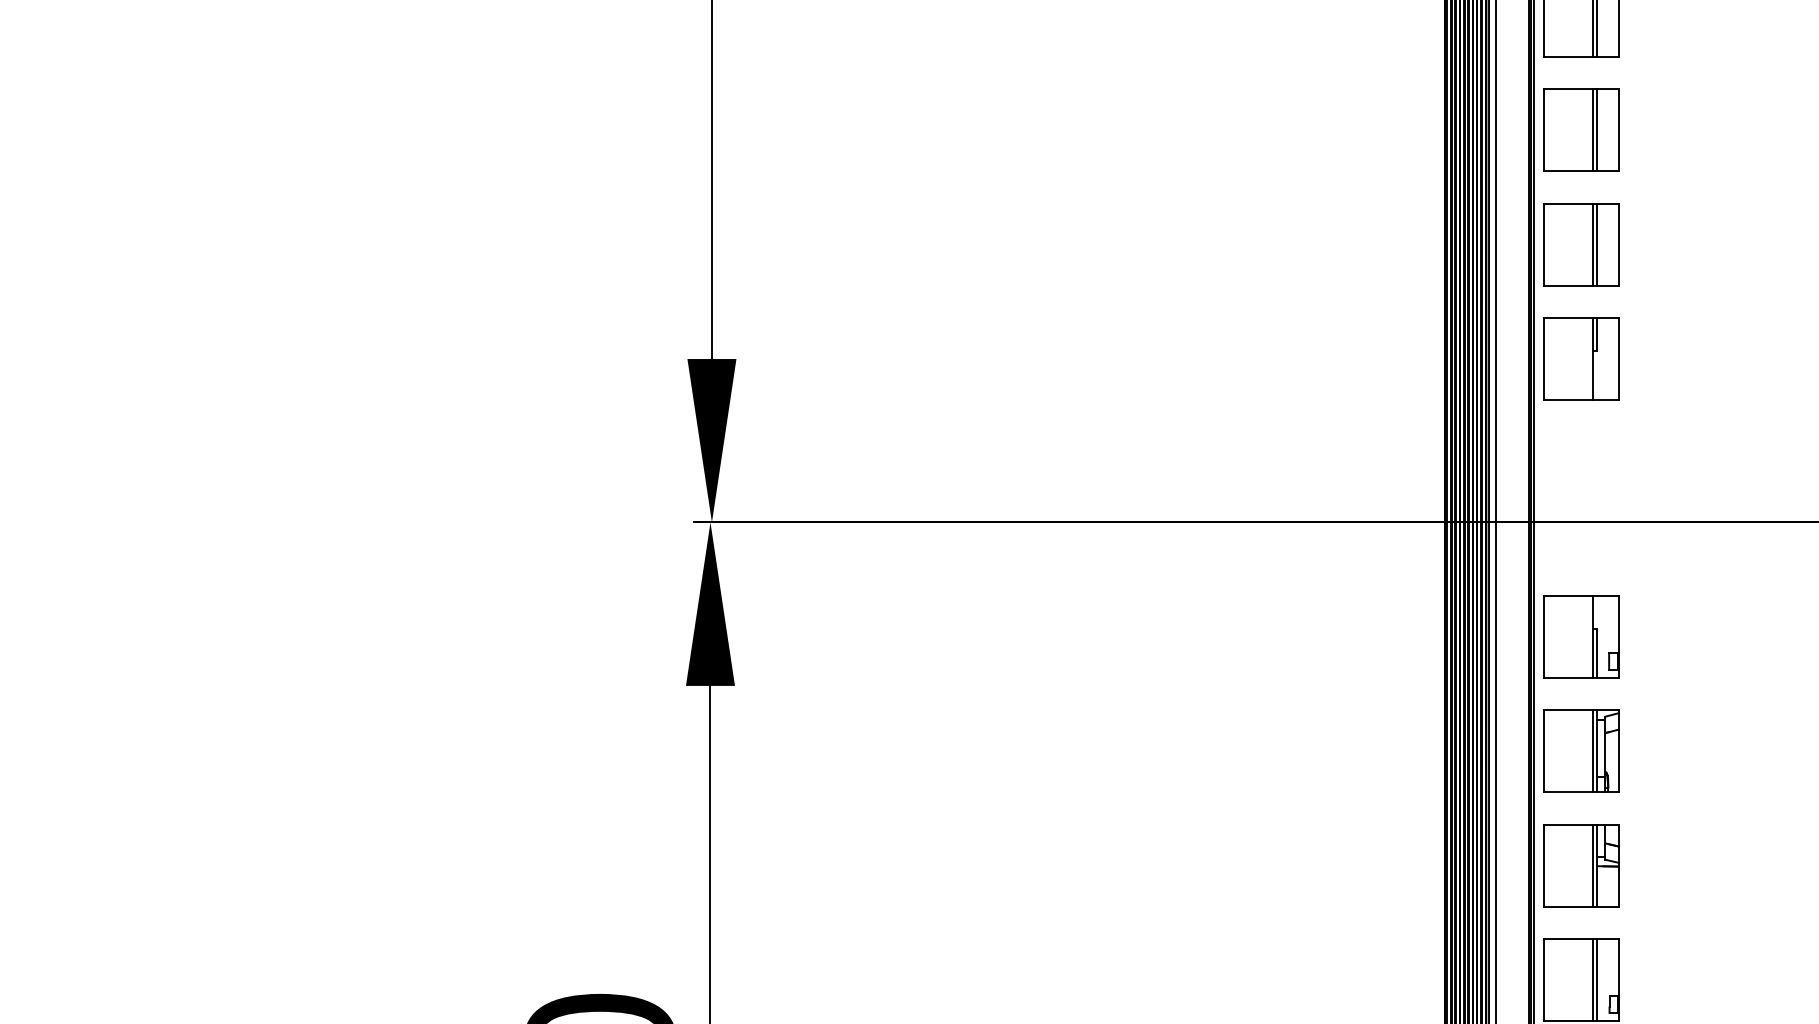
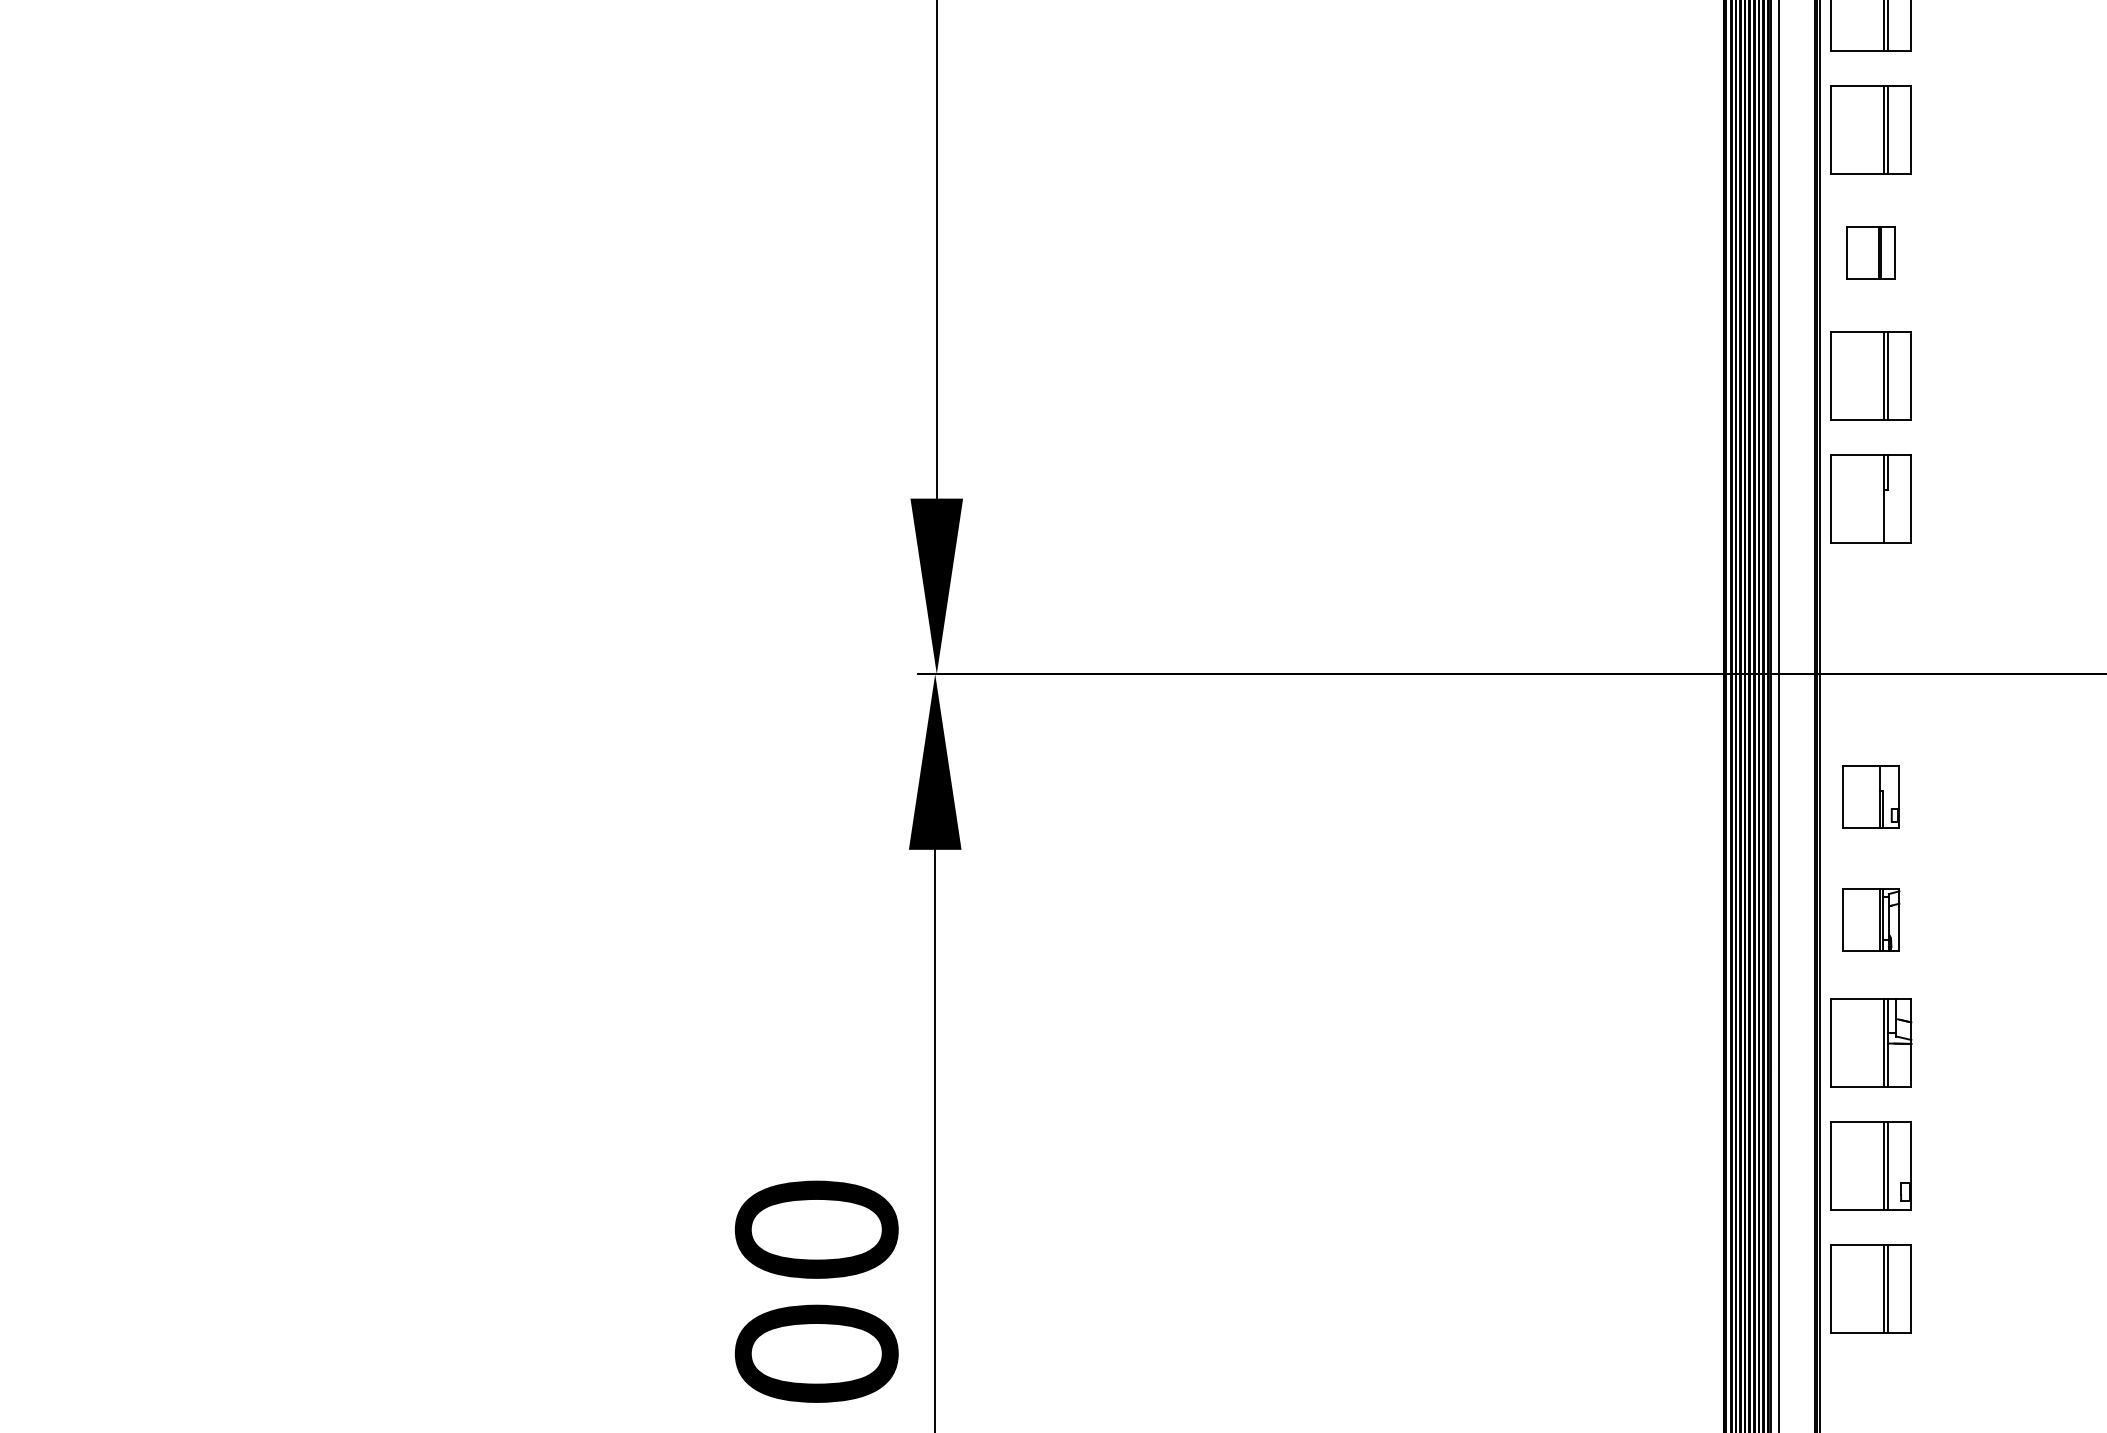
part: (1581, 129) -> (1870, 252), size x0.6
part: (1581, 636) -> (1870, 796), size x0.7
part: (1581, 750) -> (1871, 919), size x0.7

